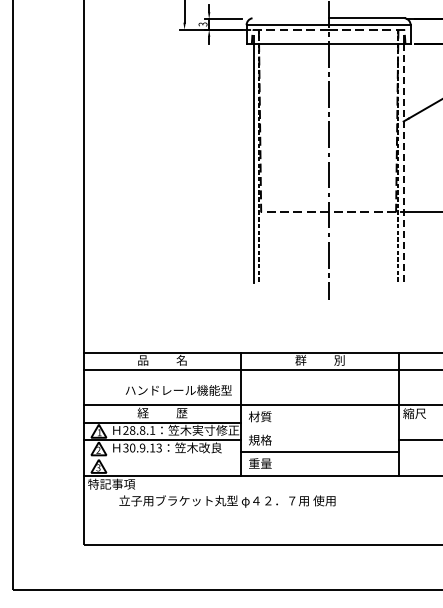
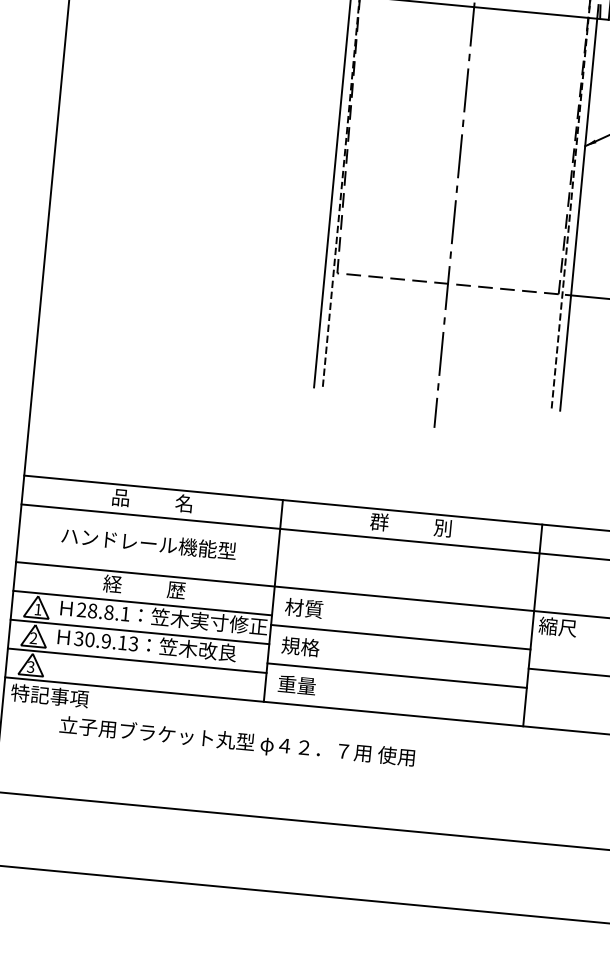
line: (403, 163) -> (578, 215), dashed -> solid
text: (178, 390) -> (148, 543), moved
line: (320, 428) -> (401, 636), added
line: (162, 457) -> (137, 659), added

